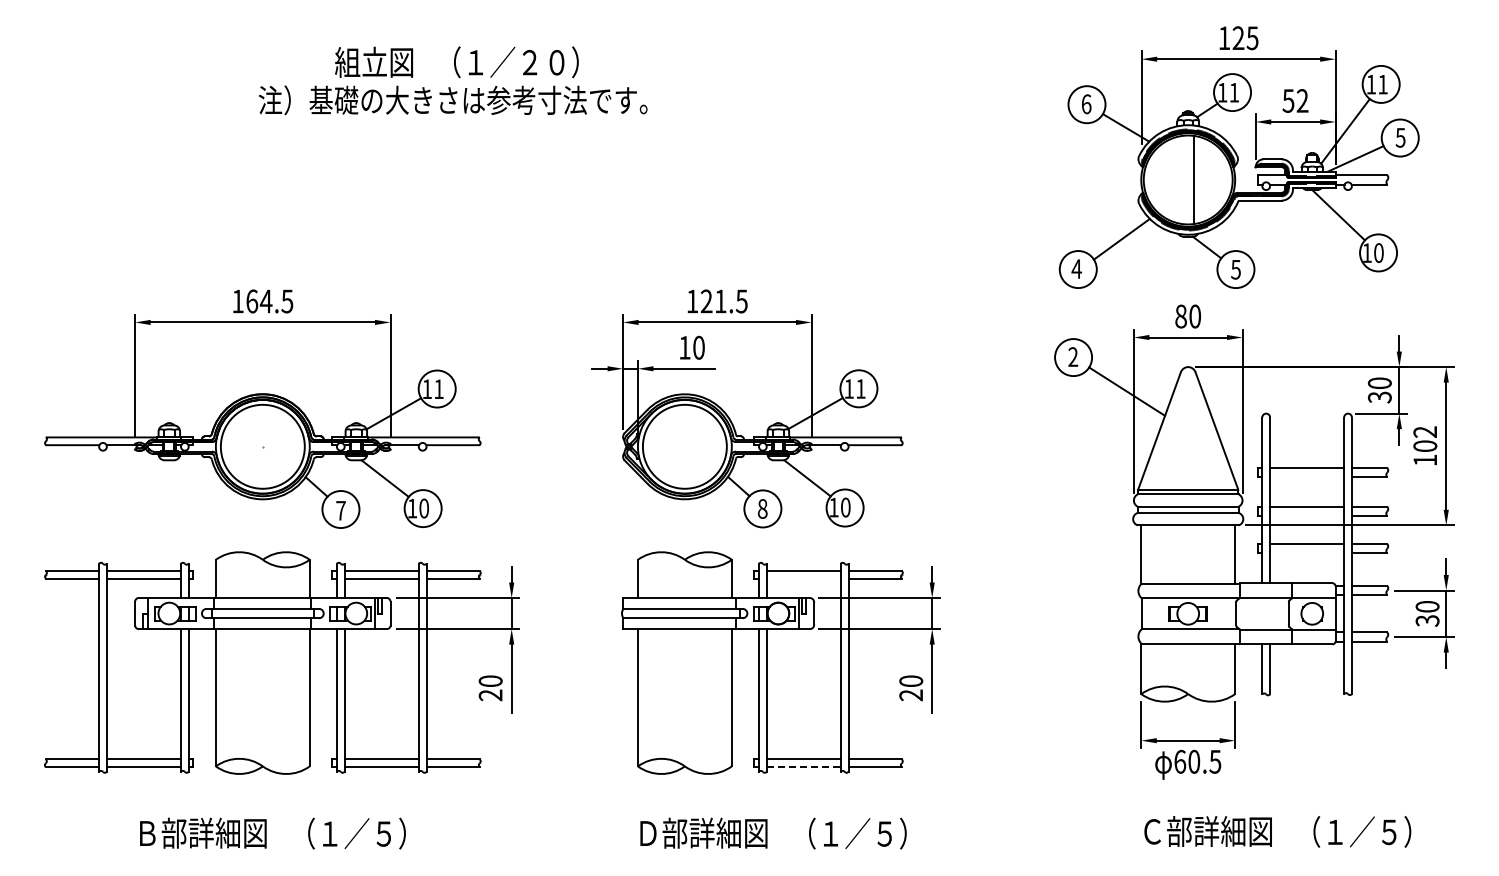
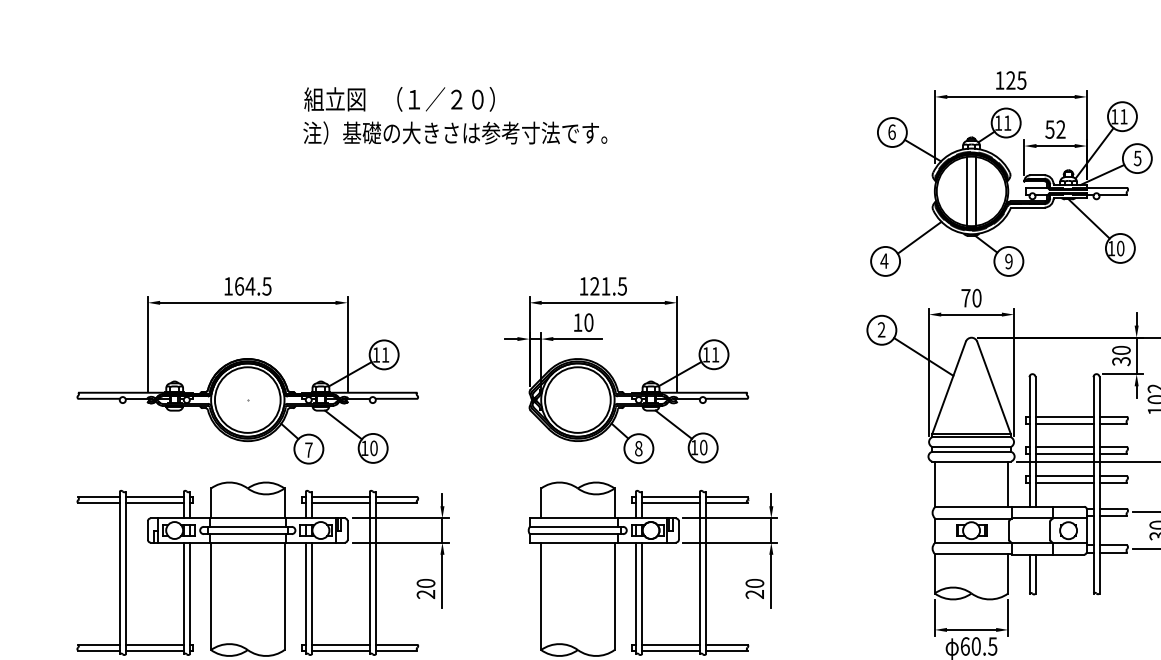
text: (453, 100) -> (455, 133), moved
line: (1182, 179) -> (967, 191), added
text: (1235, 269) -> (1008, 261), 5 -> 9
text: (1180, 316) -> (965, 298), 80 -> 70
line: (1307, 477) -> (1064, 424), added
line: (1307, 516) -> (1064, 454), added
line: (1307, 553) -> (1064, 483), added
line: (803, 578) -> (670, 503), added
line: (804, 767) -> (671, 650), dashed -> solid

